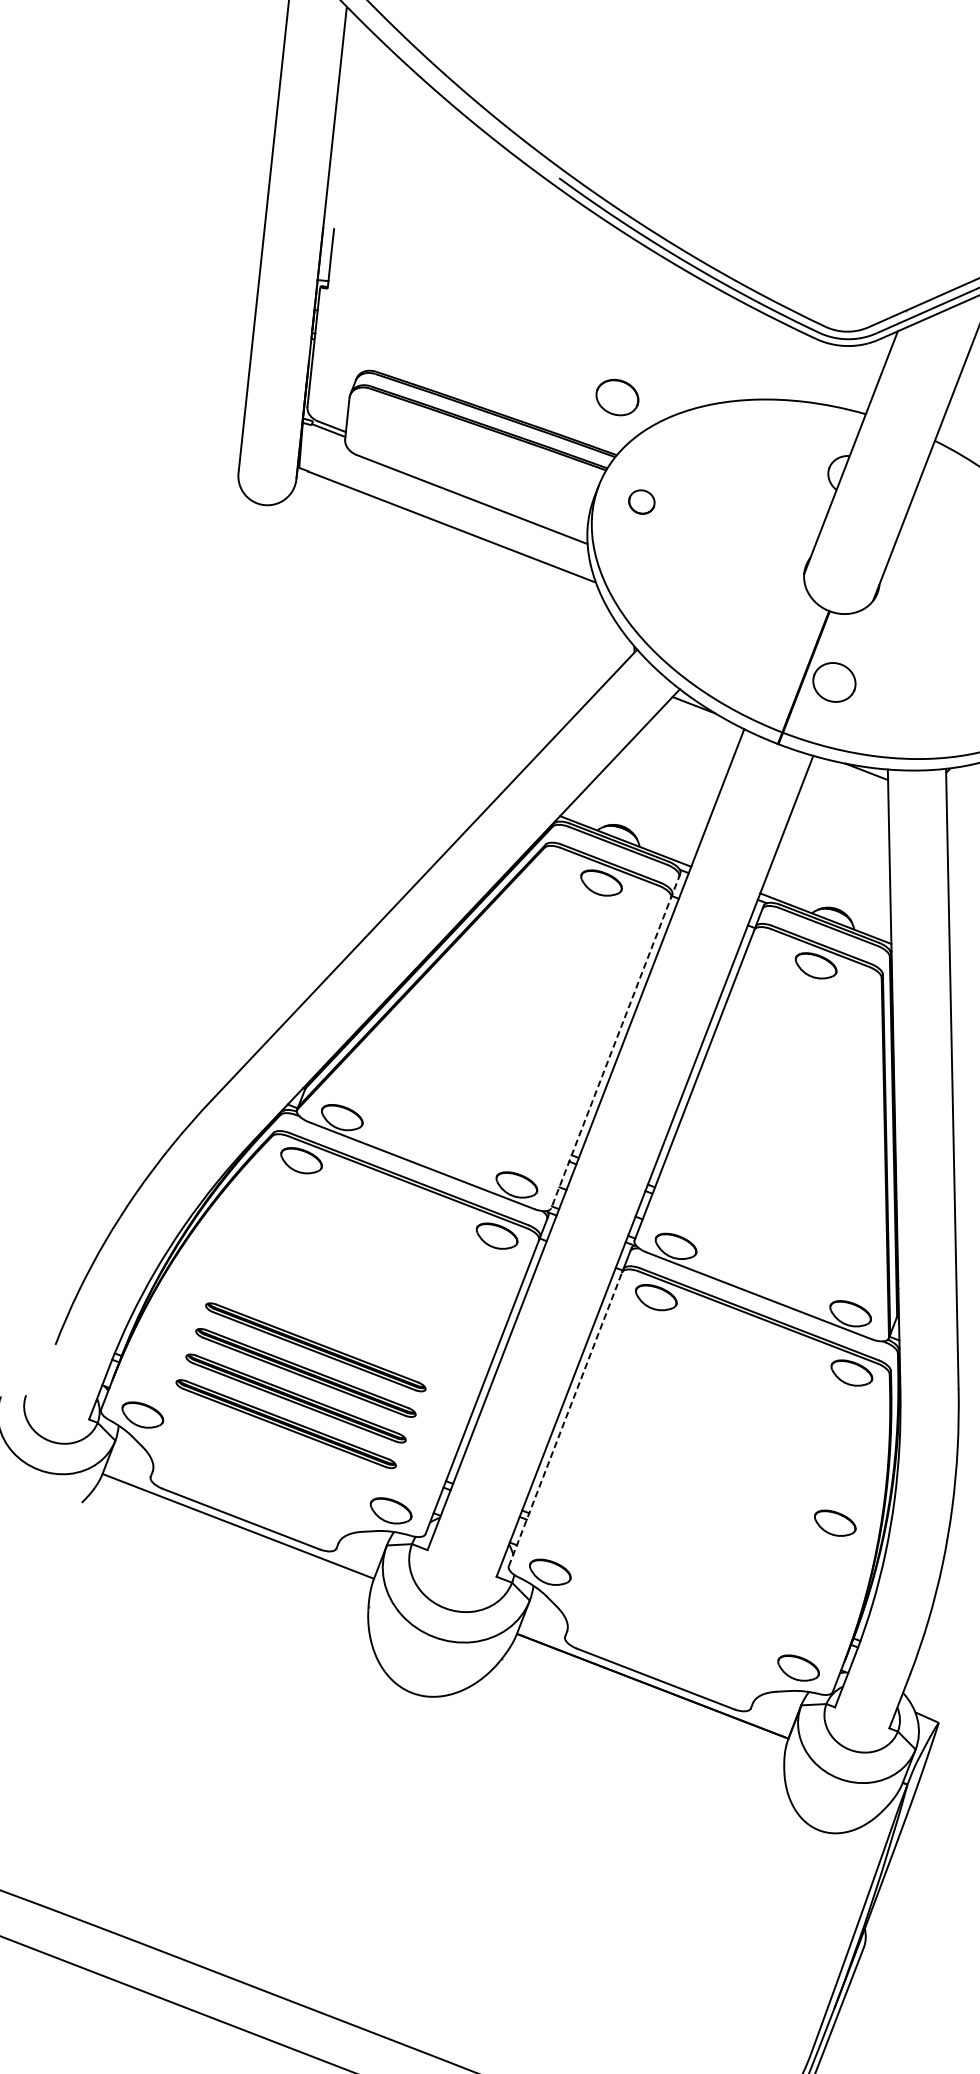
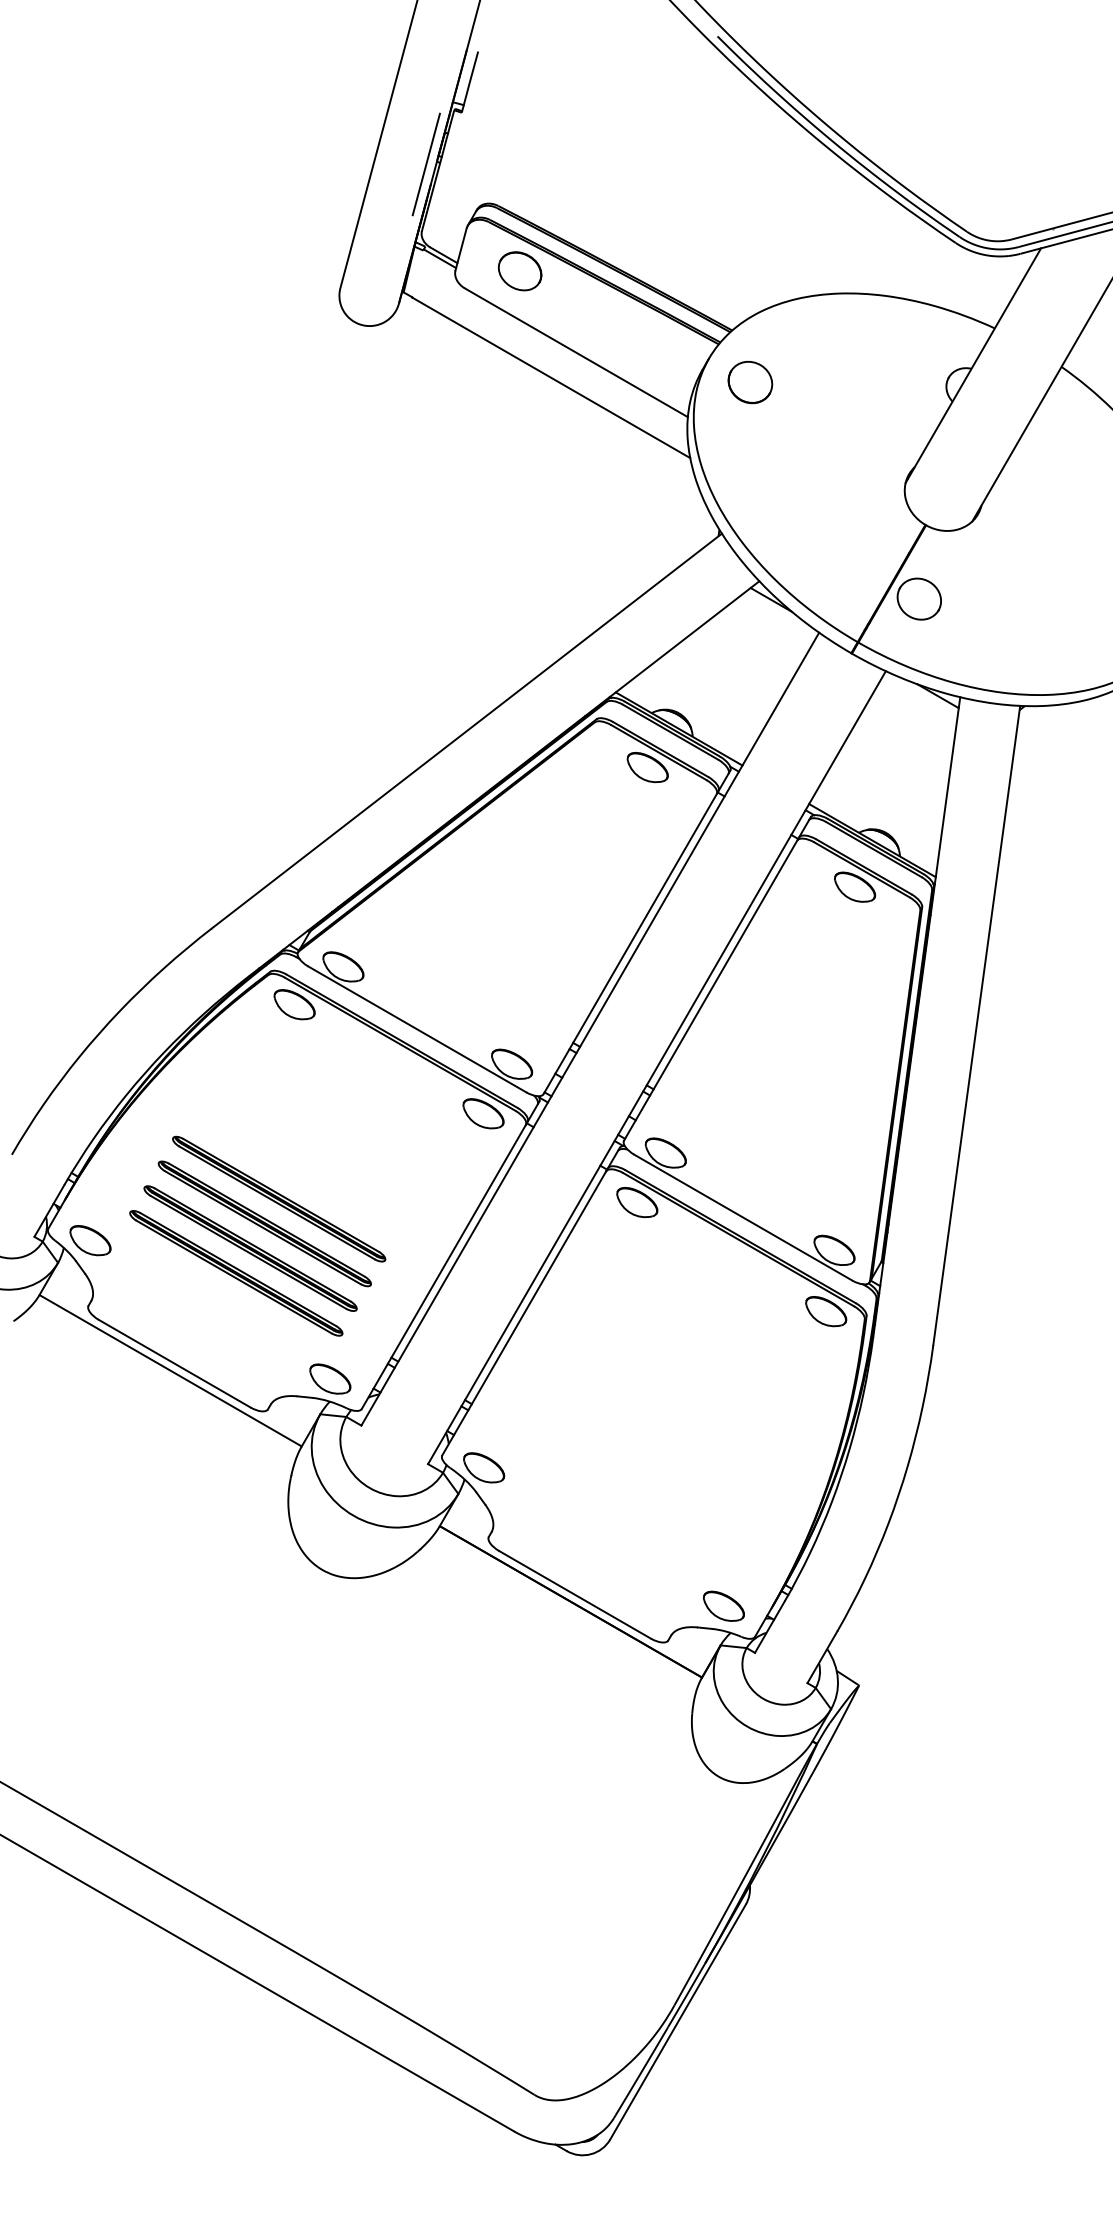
line: (300, 343) -> (425, 164), added
part: (616, 397) -> (519, 271), moved
part: (641, 501) -> (750, 382), size x1.67
line: (615, 1041) -> (636, 932), dashed -> solid
line: (565, 1419) -> (524, 1313), dashed -> solid
part: (834, 1522) -> (784, 1462), removed

